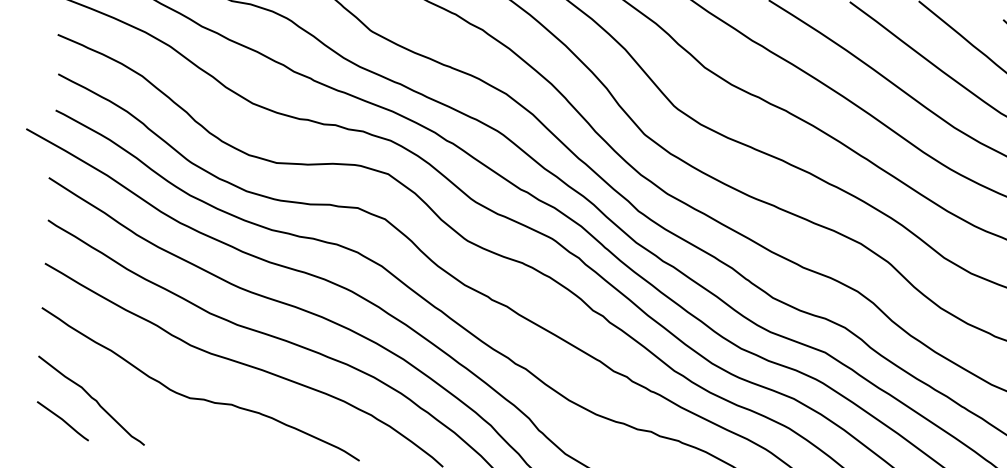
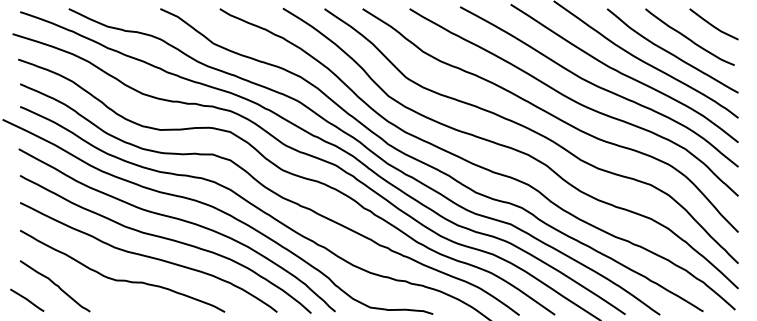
line: (63, 419) -> (27, 299), moved

